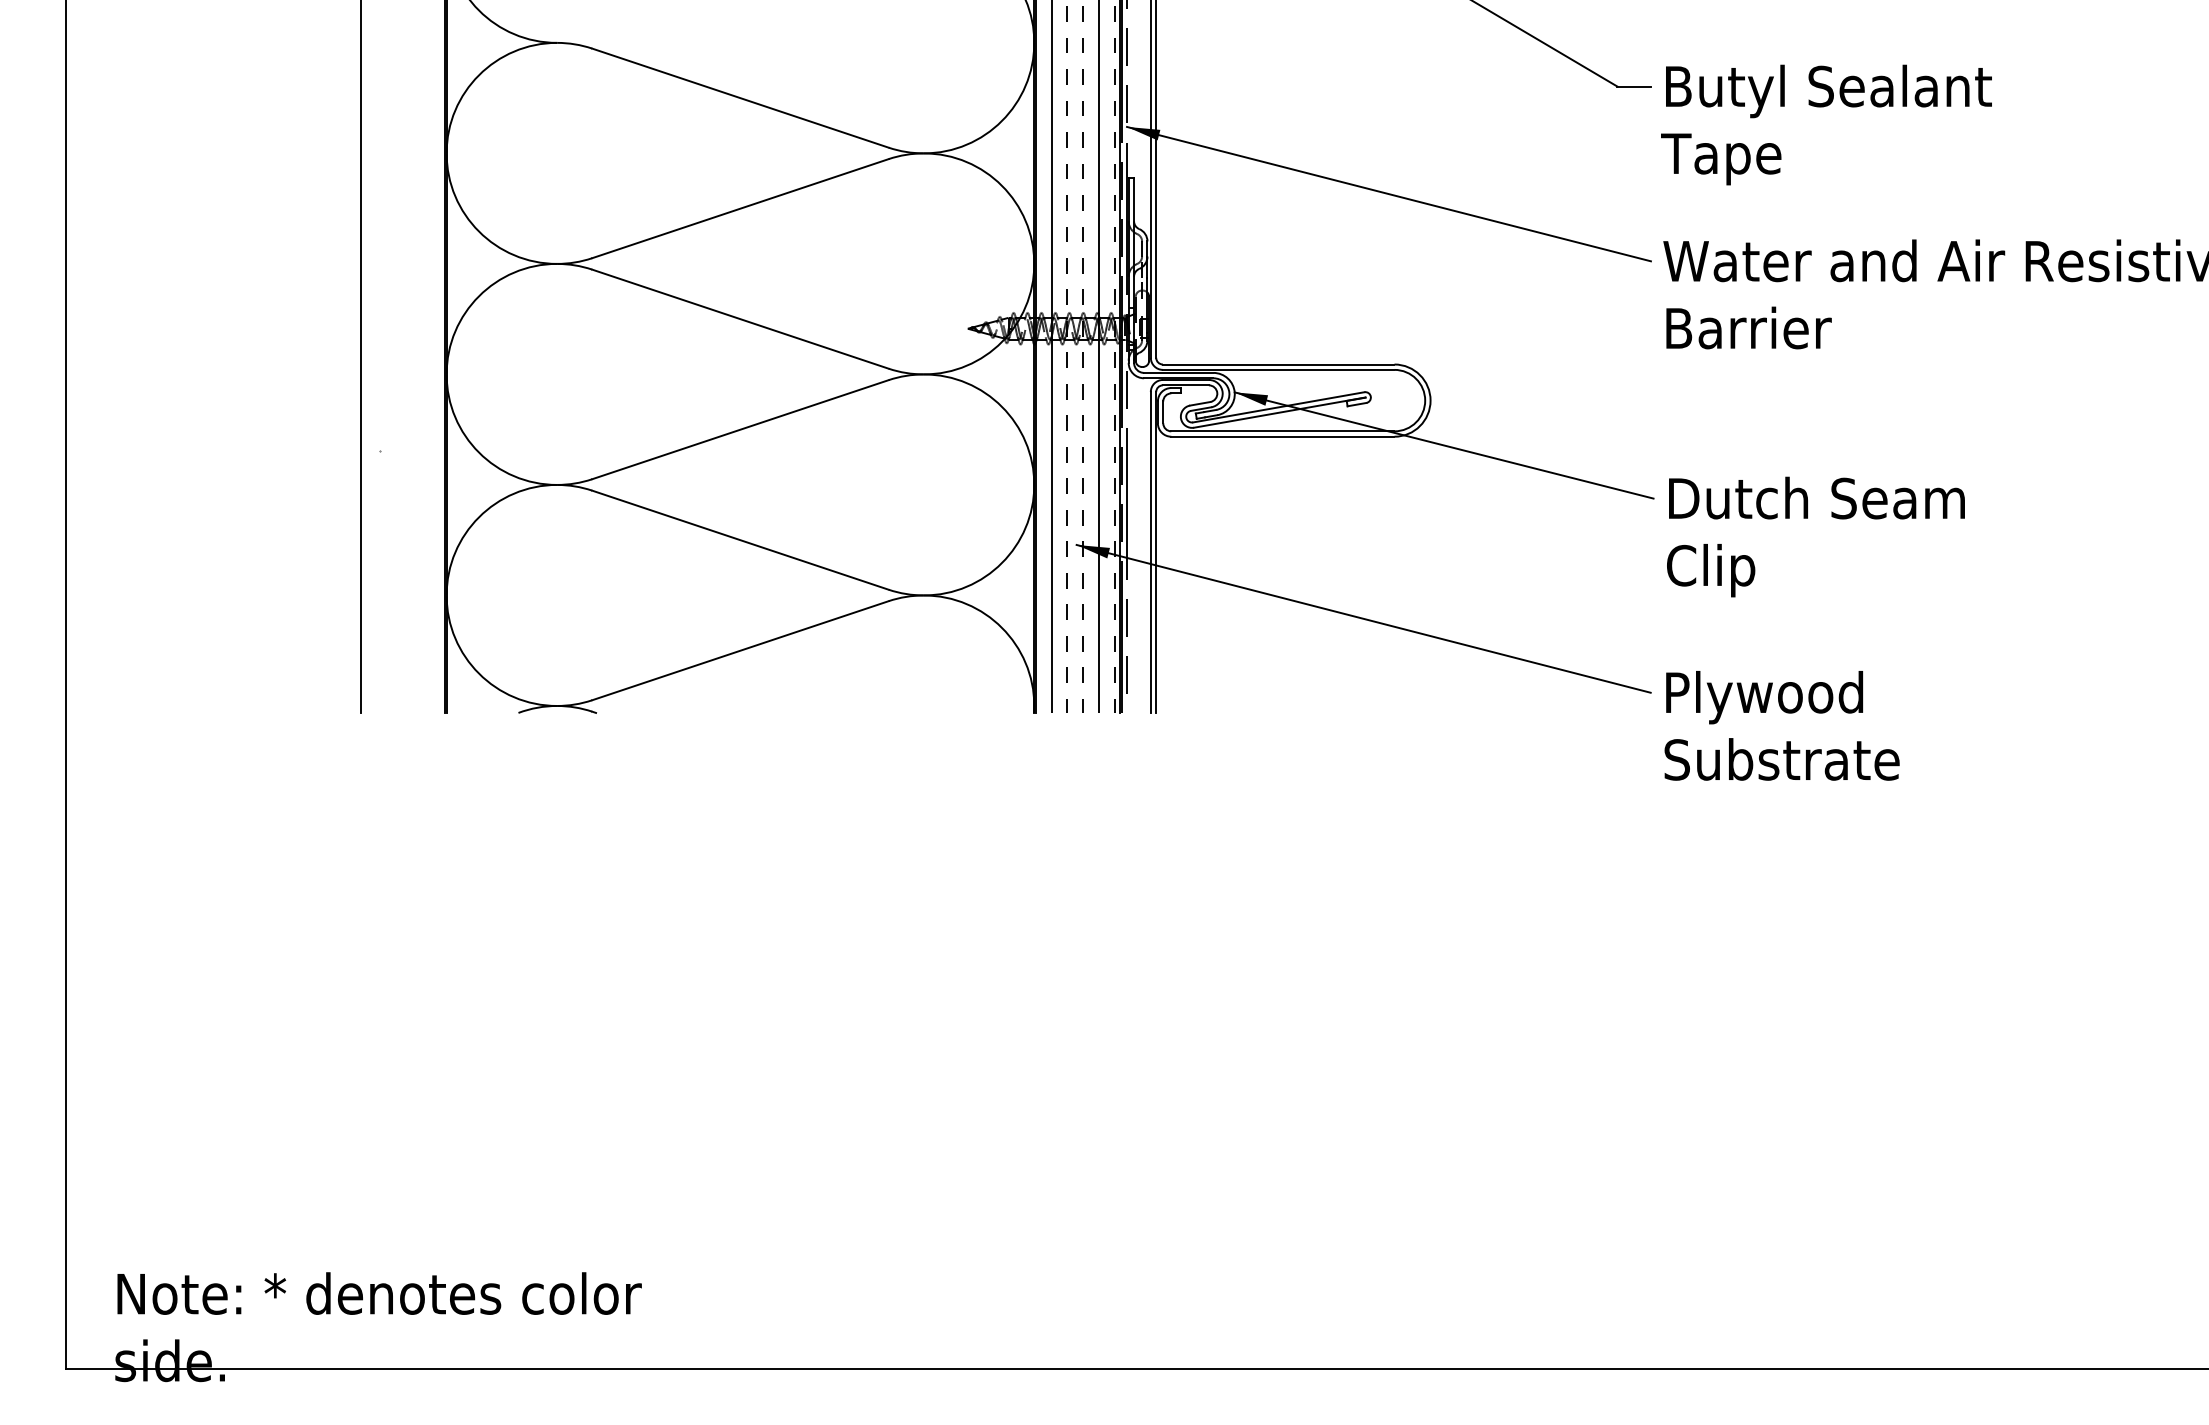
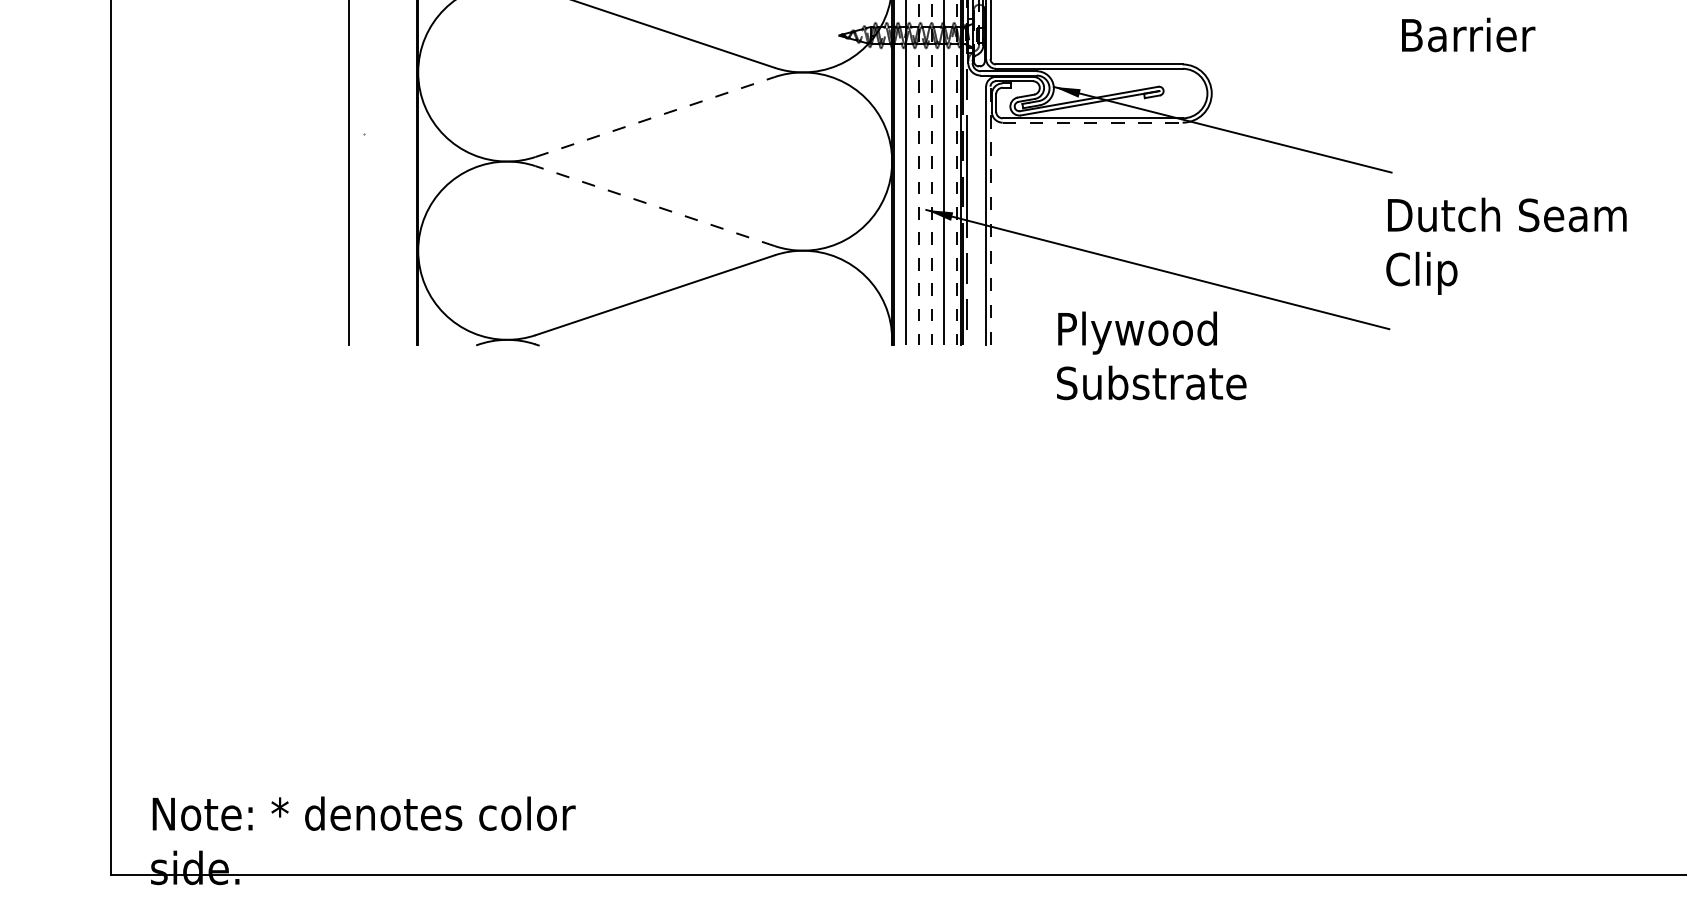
line: (740, 429) -> (655, 116), solid -> dashed
line: (1282, 436) -> (1092, 122), solid -> dashed
text: (1815, 536) -> (1506, 245), moved
line: (740, 540) -> (655, 206), solid -> dashed
line: (1156, 552) -> (990, 216), solid -> dashed
text: (1781, 725) -> (1151, 355), moved

